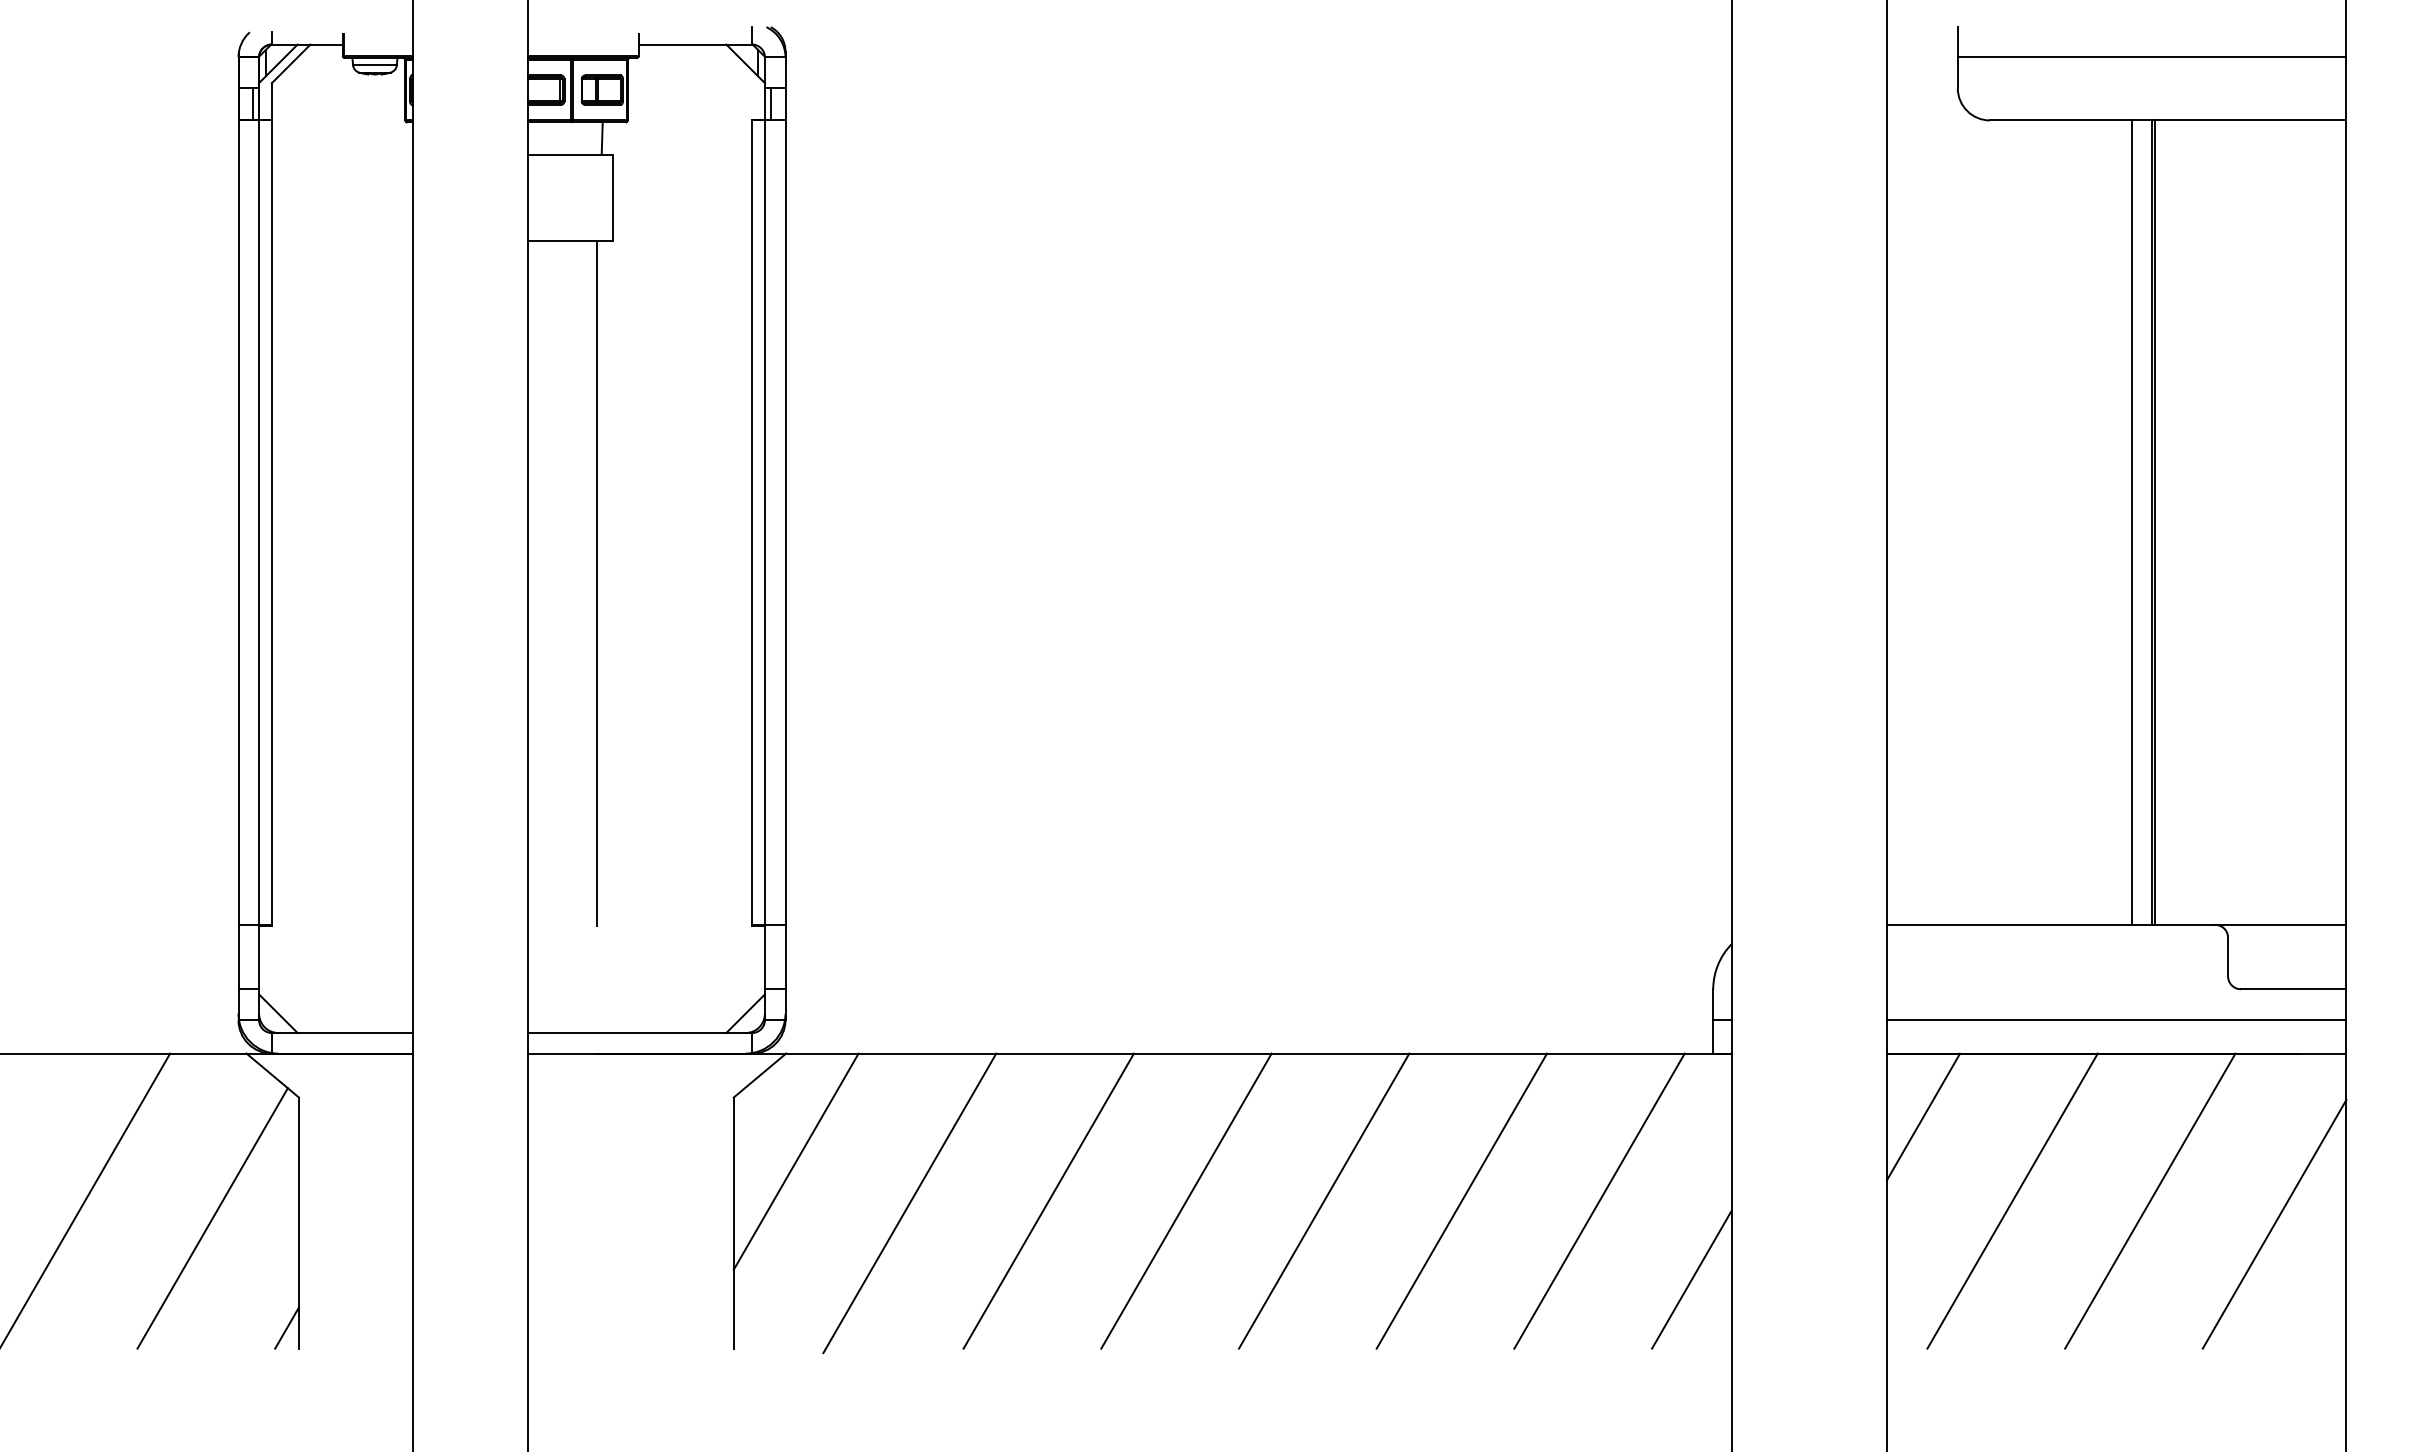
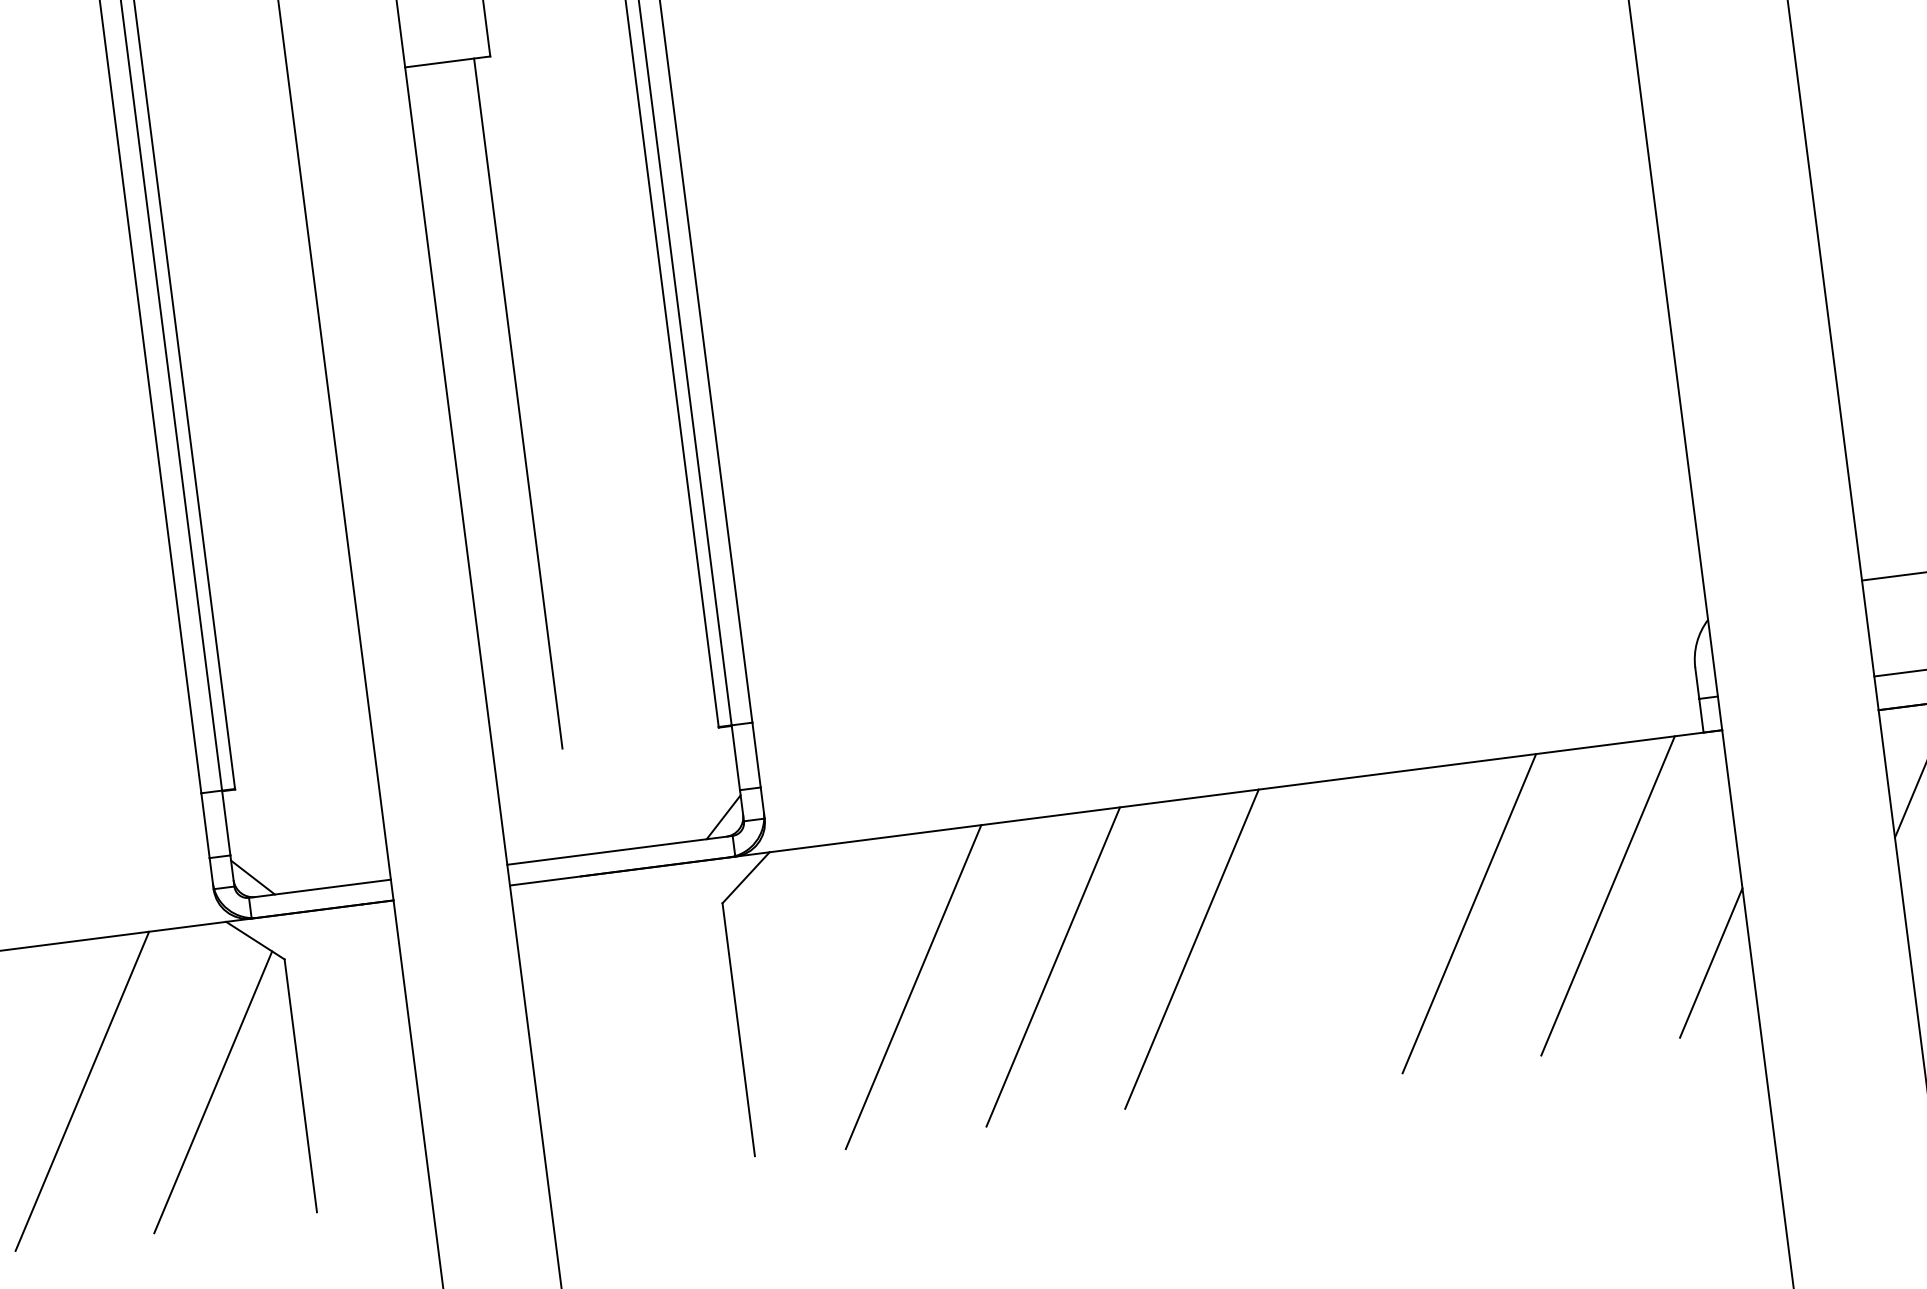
line: (795, 1161) -> (793, 959), removed
line: (1323, 1200) -> (1329, 930), removed
line: (287, 1327) -> (302, 1192), removed

